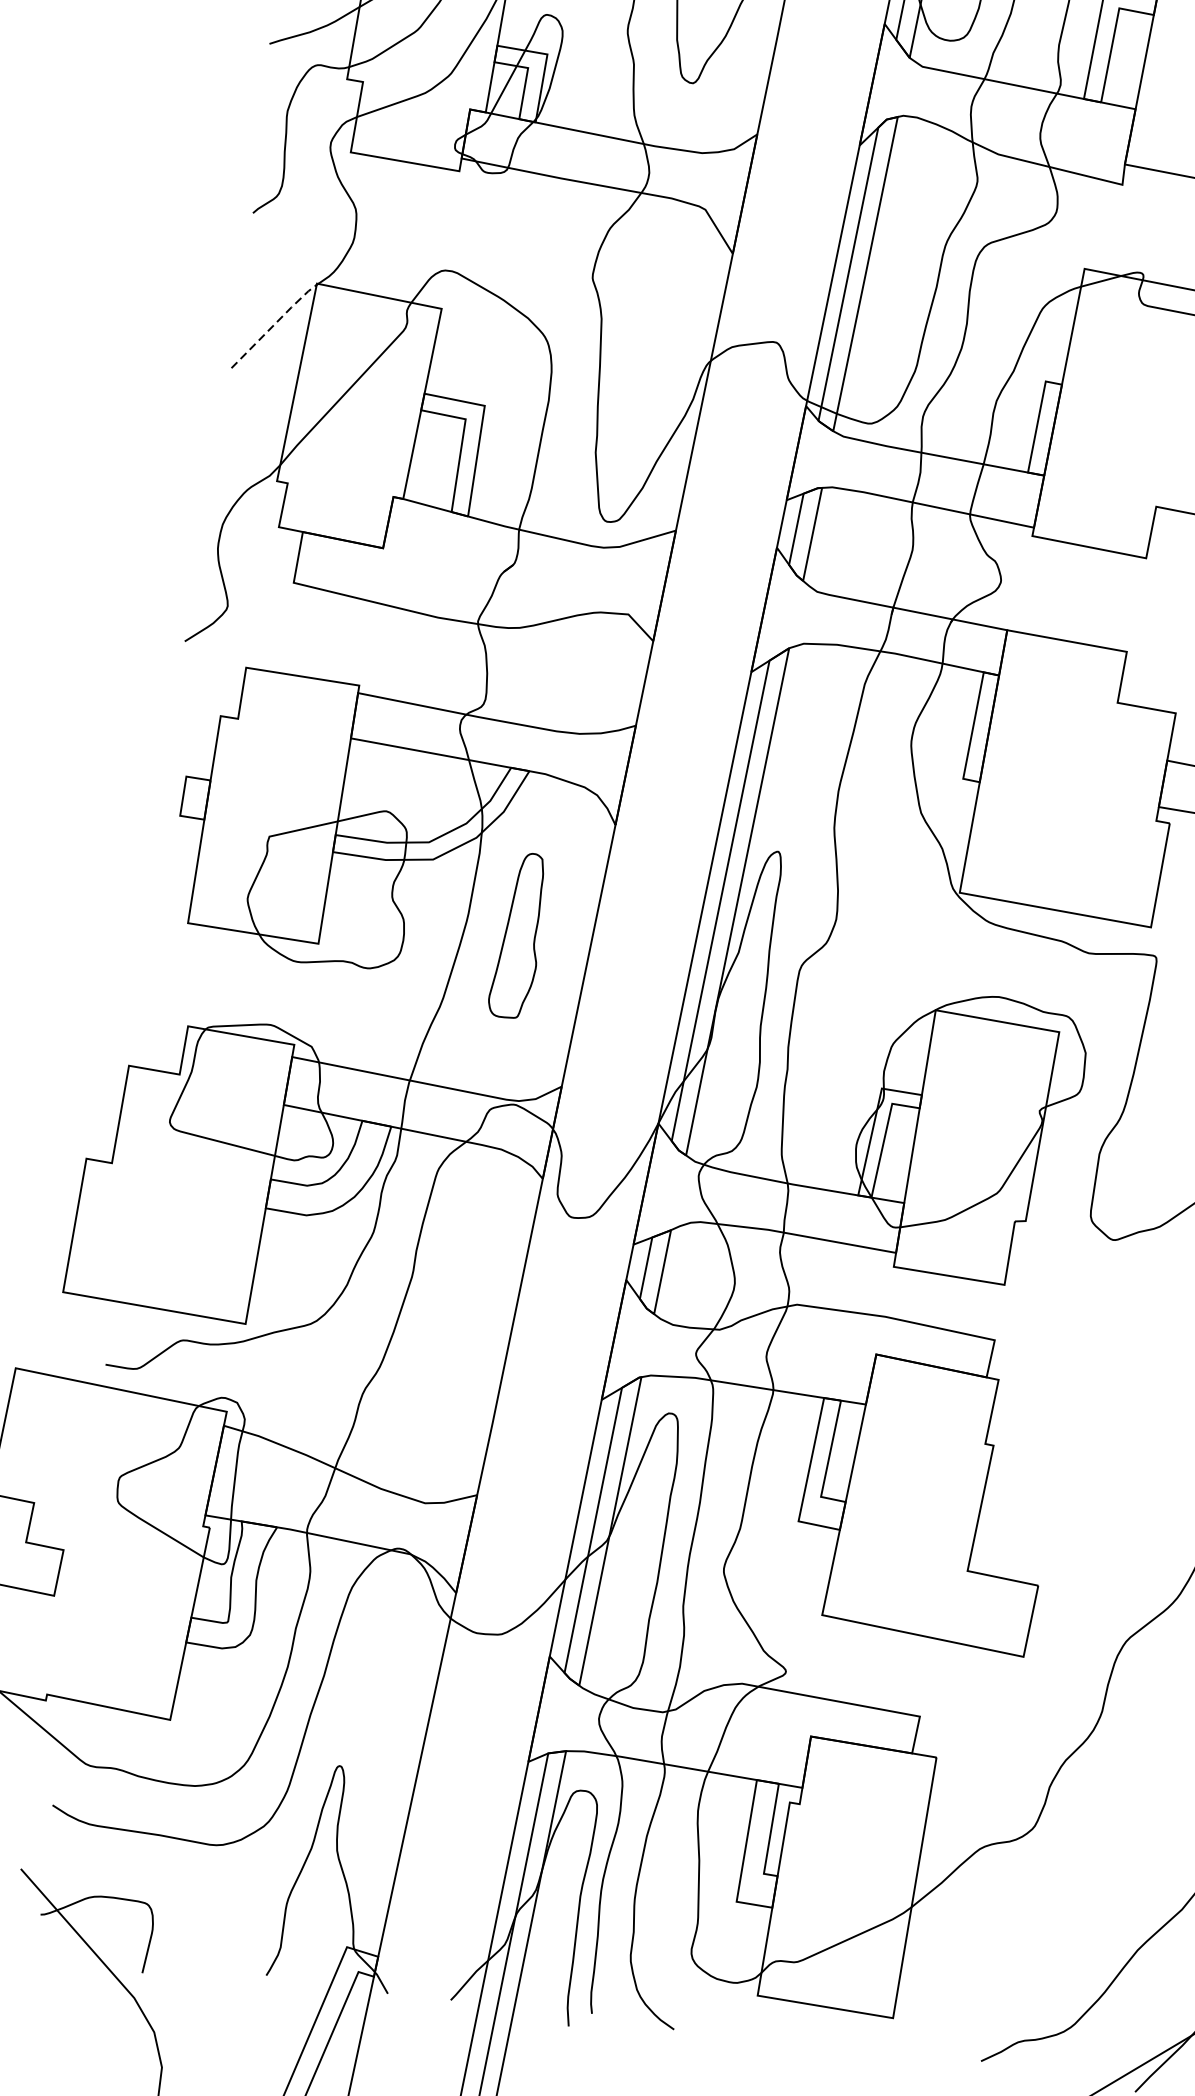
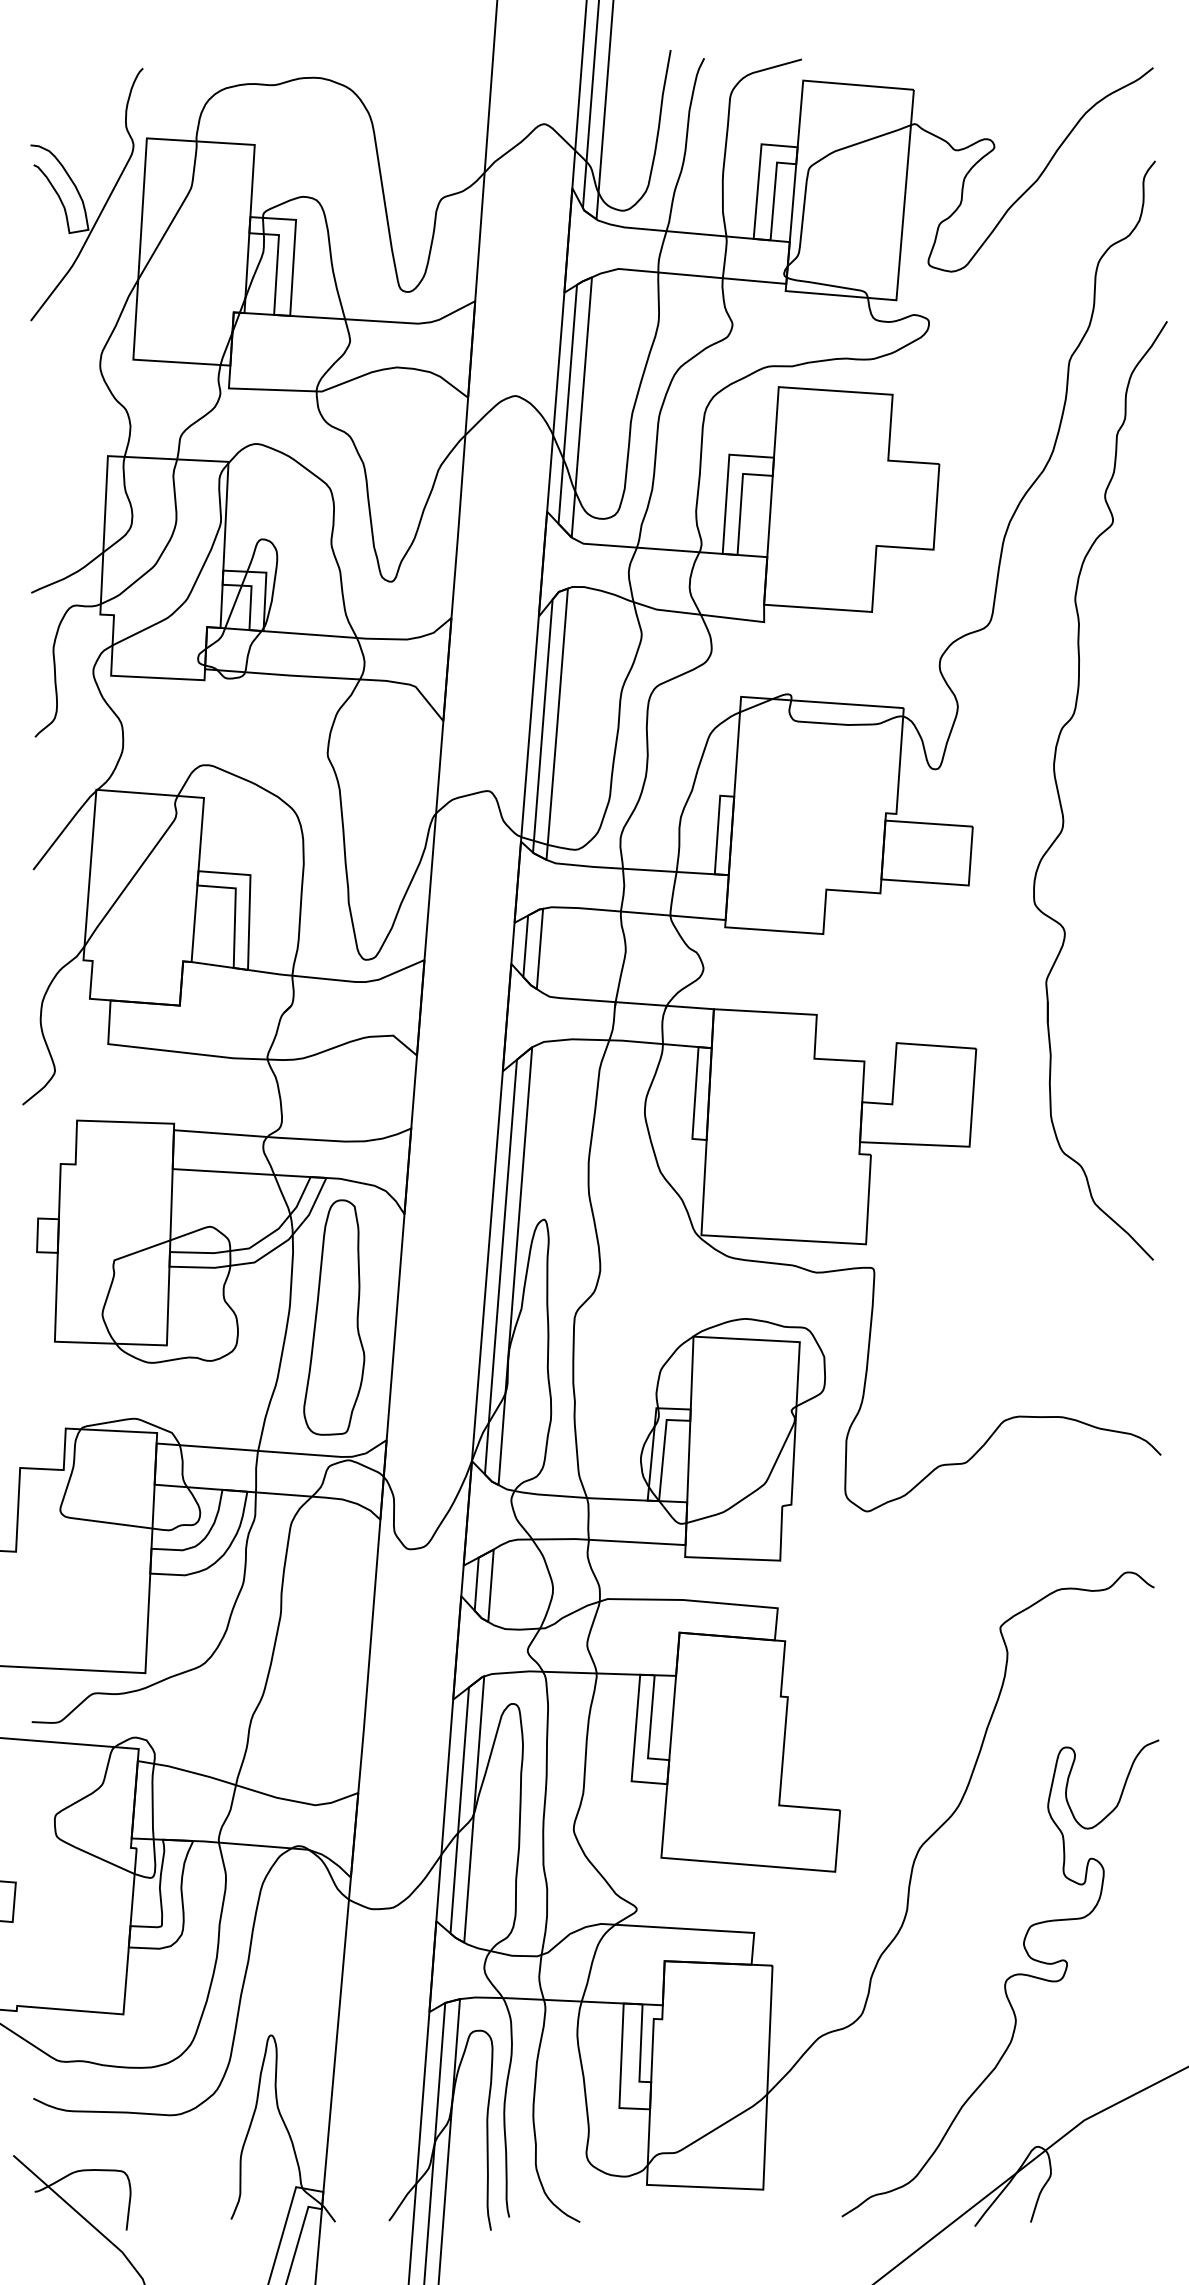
line: (273, 325) -> (64, 829), dashed -> solid
part: (518, 935) -> (334, 1317), size x1.67

